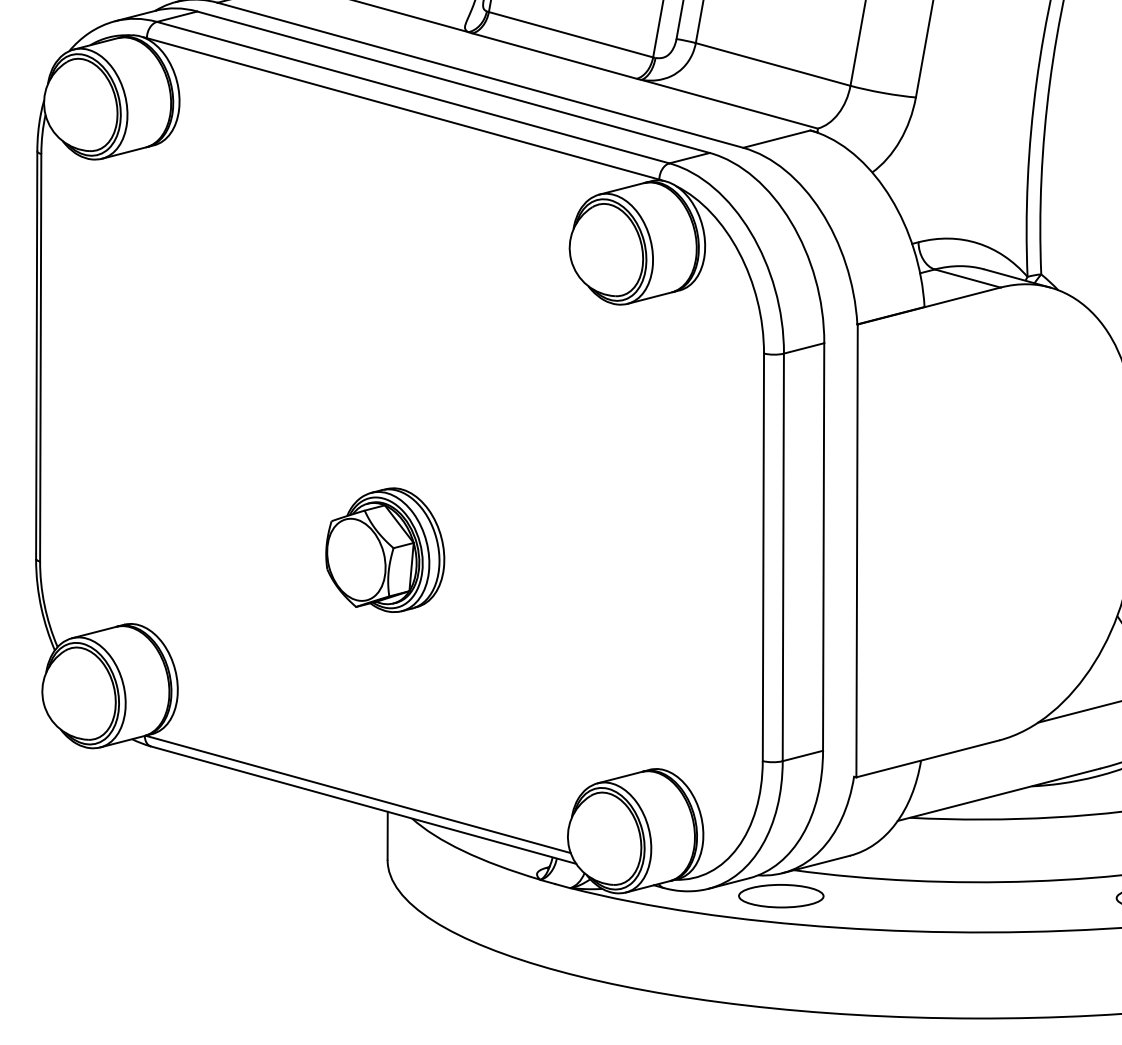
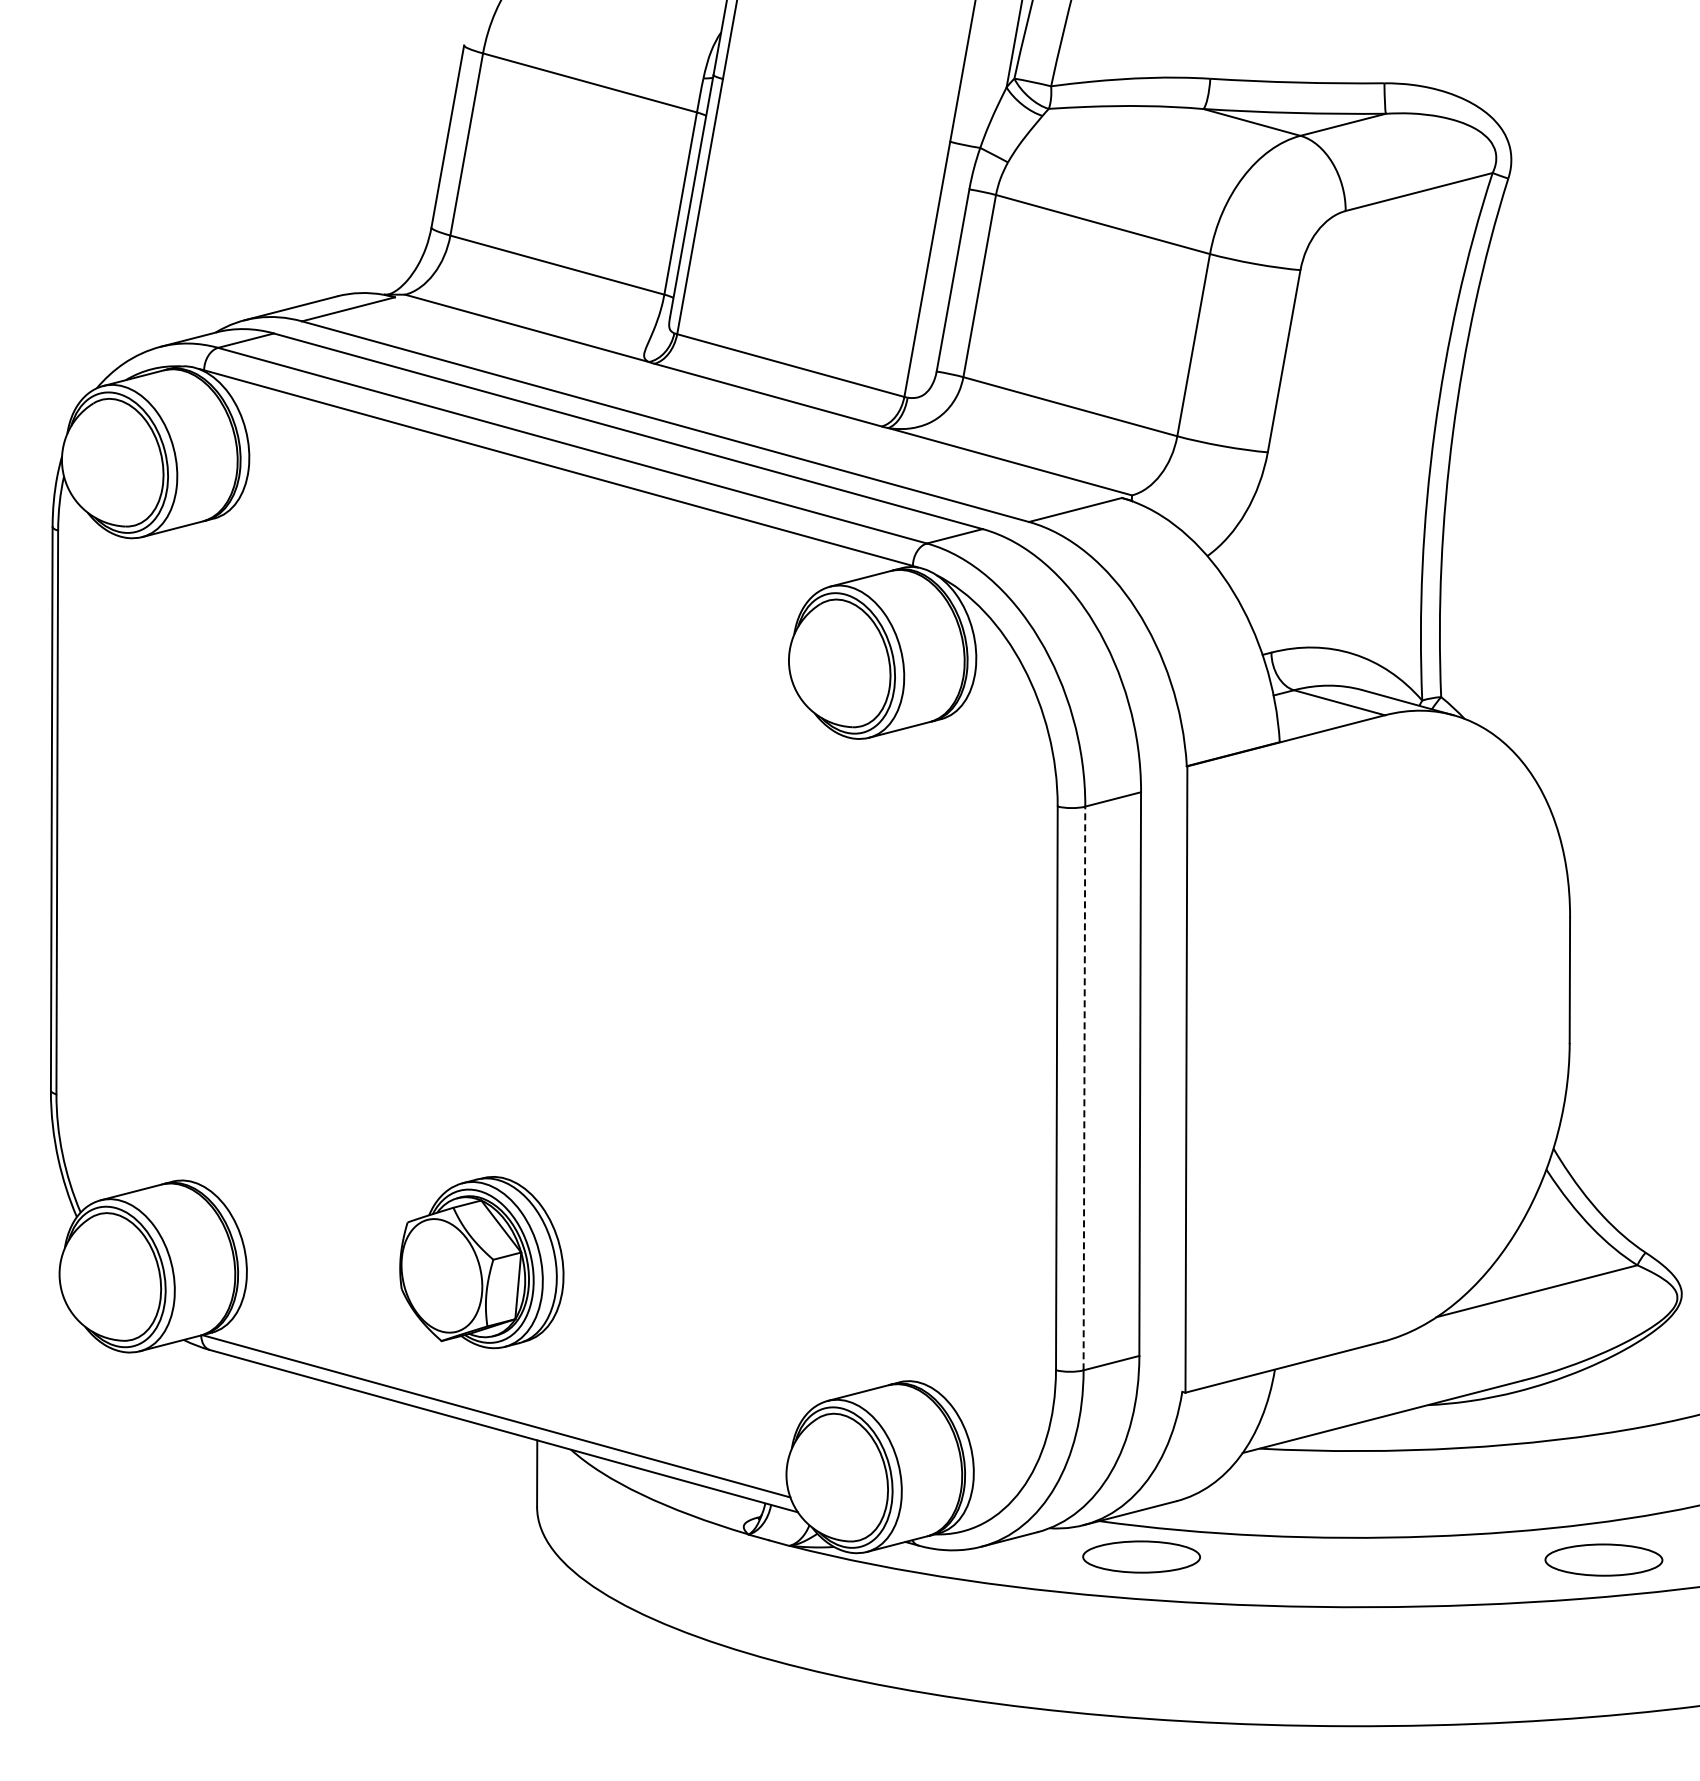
part: (385, 550) -> (481, 1262), moved
line: (783, 557) -> (1084, 1088), solid -> dashed
part: (781, 895) -> (1141, 1556), moved

